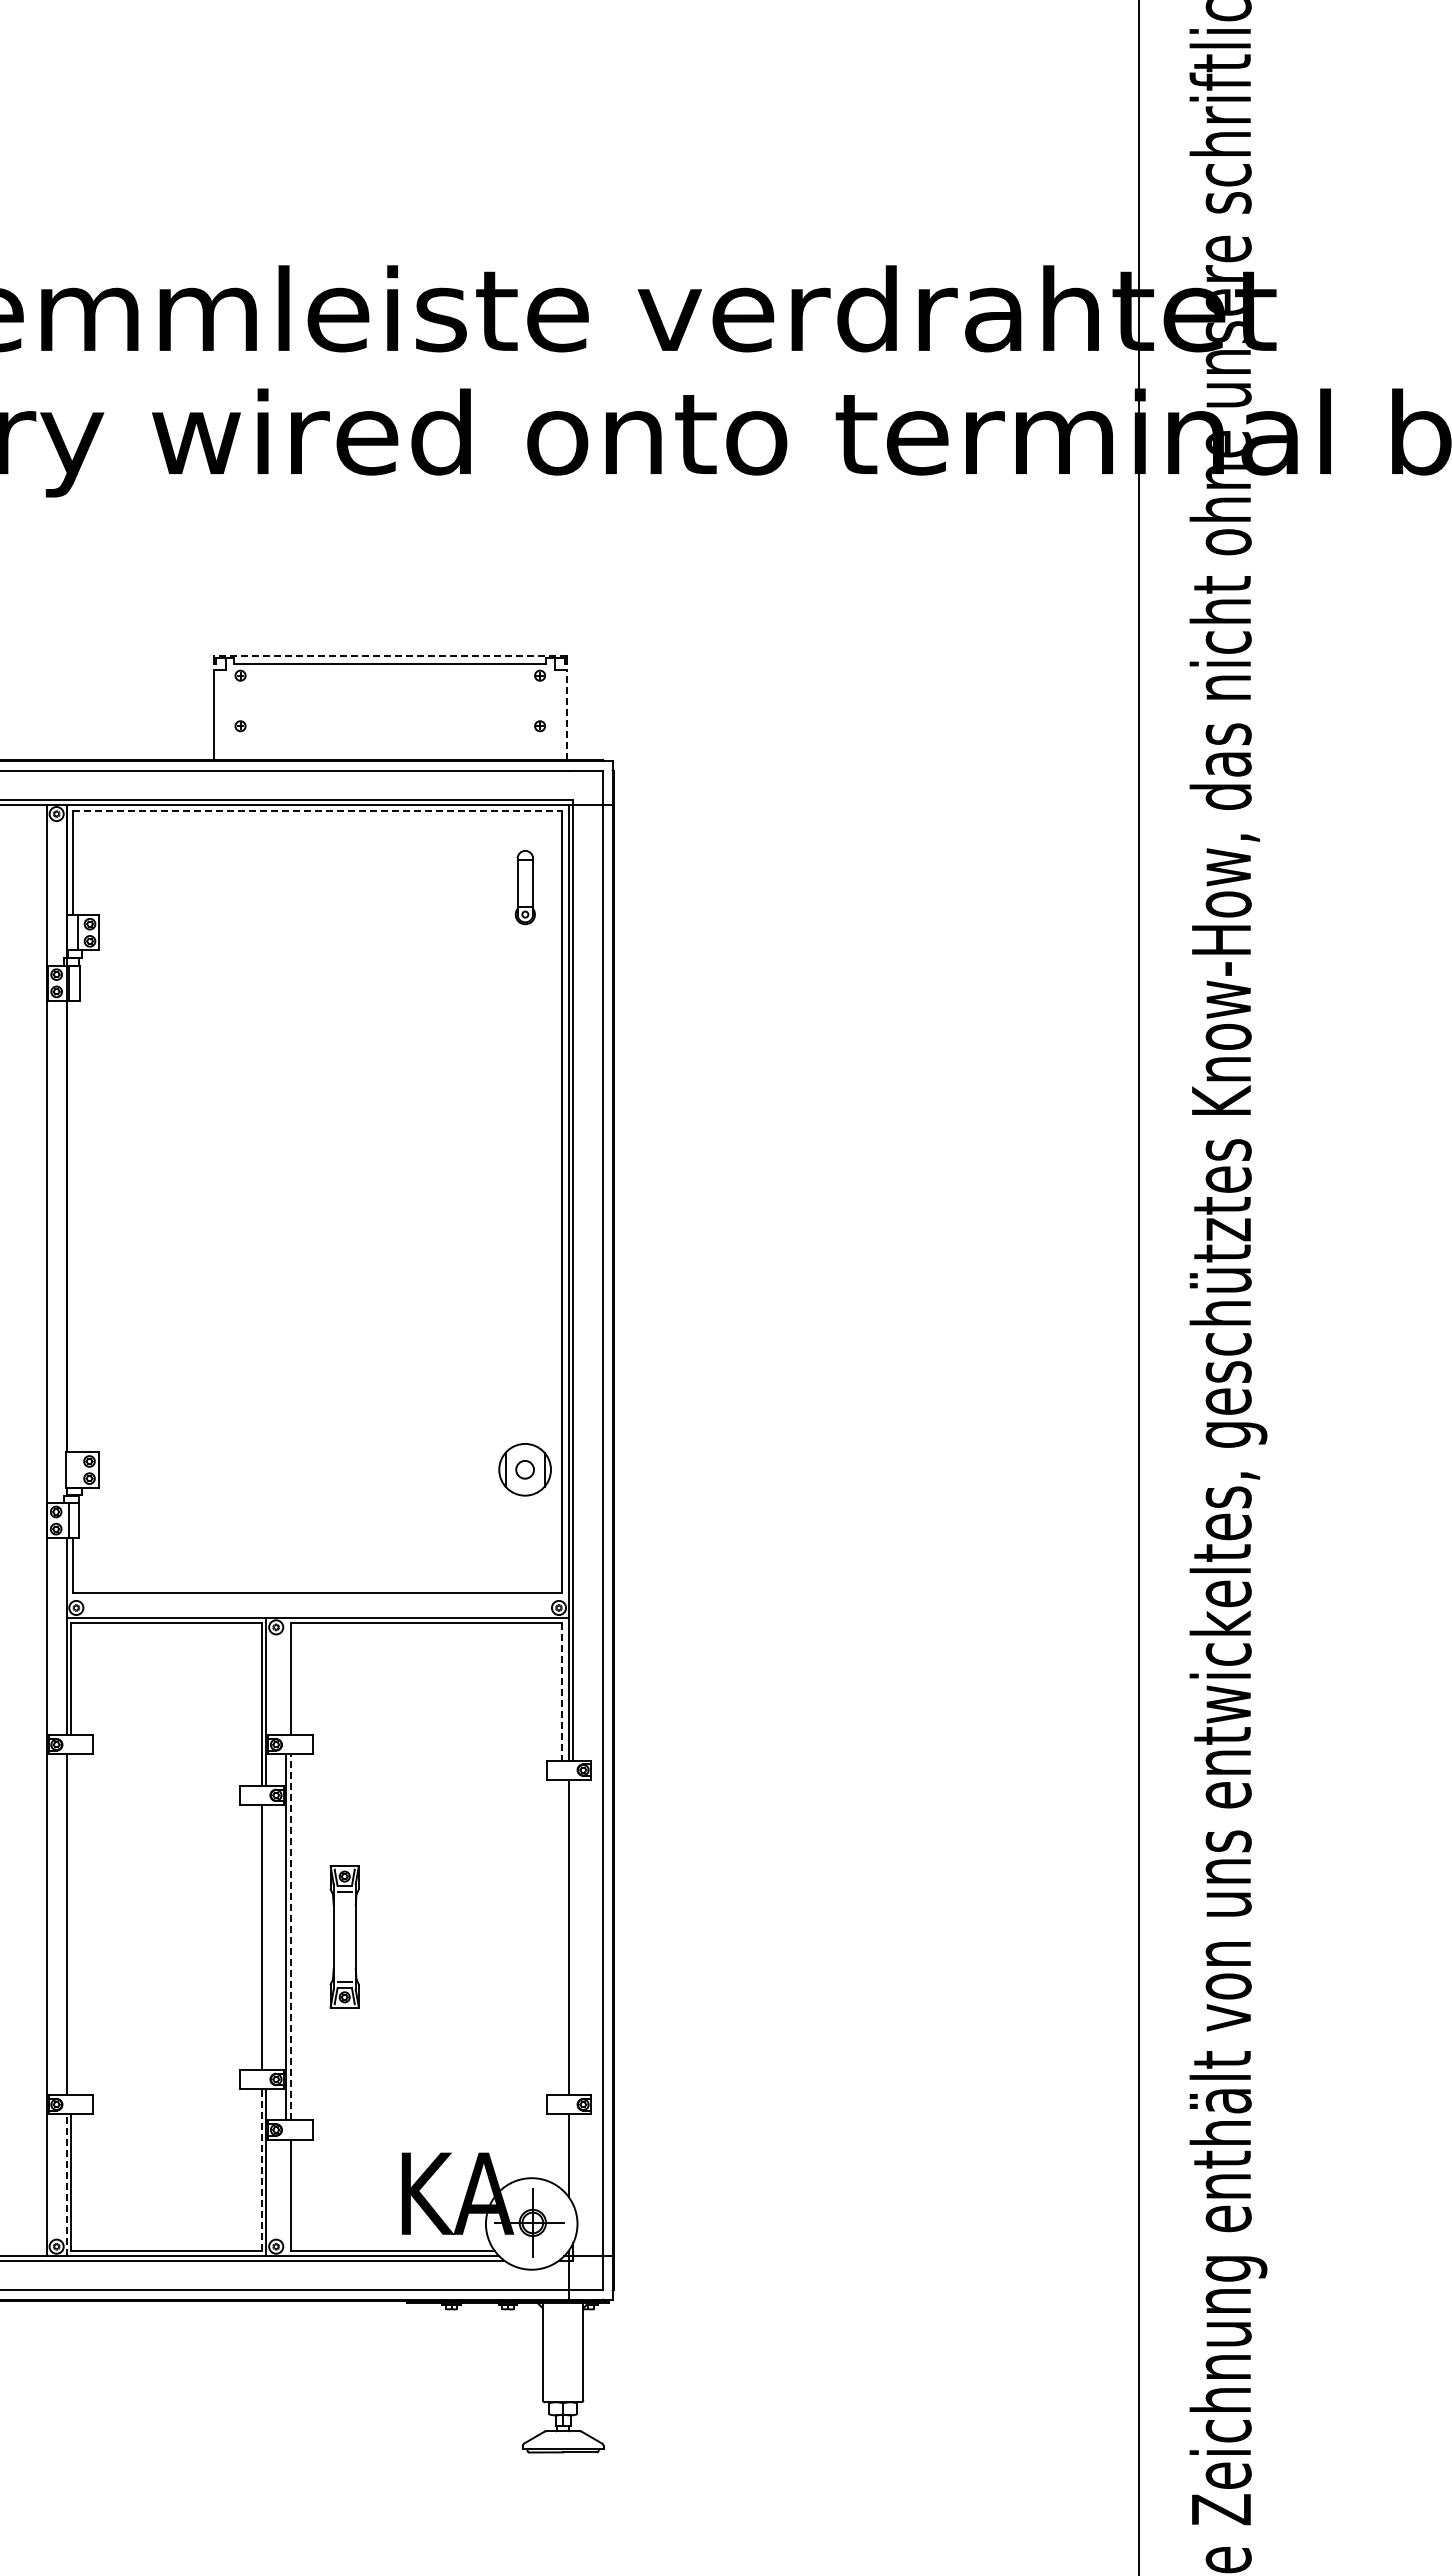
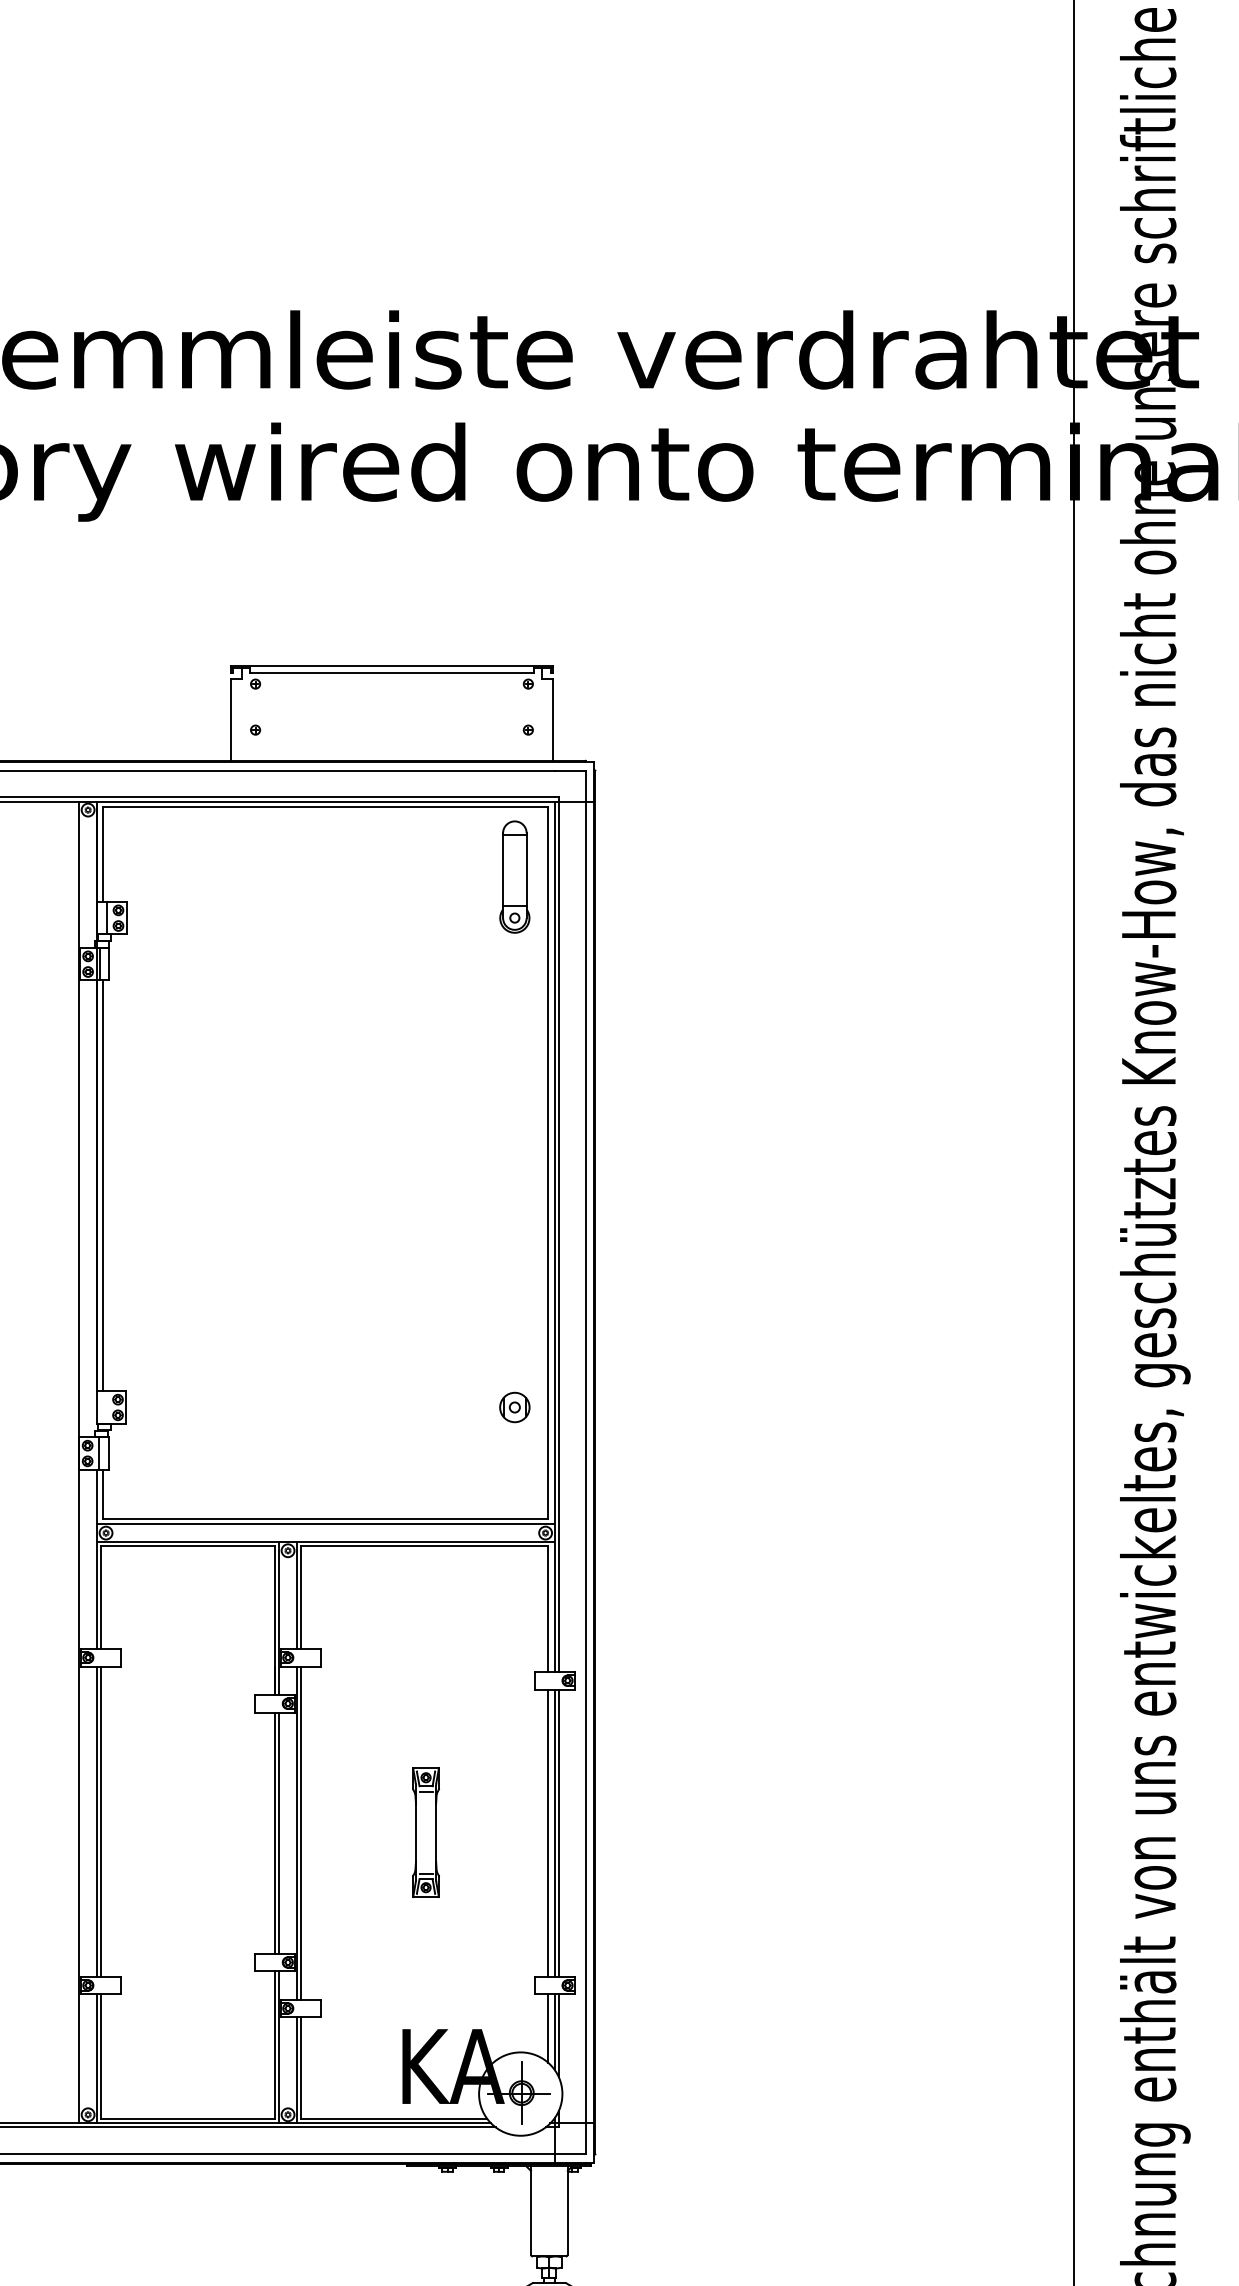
line: (390, 655) -> (392, 665), dashed -> solid
line: (567, 714) -> (553, 719), dashed -> solid
line: (318, 811) -> (326, 807), dashed -> solid
part: (525, 887) -> (515, 876), size x1.67
line: (73, 1226) -> (103, 1185), added
part: (525, 1470) -> (515, 1407), size x0.62
line: (317, 1597) -> (325, 1523), added
line: (286, 1676) -> (297, 1595), added
line: (562, 1691) -> (548, 1609), dashed -> solid
line: (71, 1924) -> (101, 1821), added
line: (266, 1936) -> (279, 1832), added
part: (344, 1936) -> (425, 1832), moved
line: (290, 1937) -> (301, 1833), dashed -> solid
line: (562, 1937) -> (548, 1833), added
line: (573, 1937) -> (558, 1833), added
line: (562, 2151) -> (548, 2028), added
line: (573, 2159) -> (558, 2035), added
line: (261, 2169) -> (274, 2044), dashed -> solid
line: (66, 2185) -> (97, 2059), dashed -> solid
line: (286, 2197) -> (297, 2069), added

